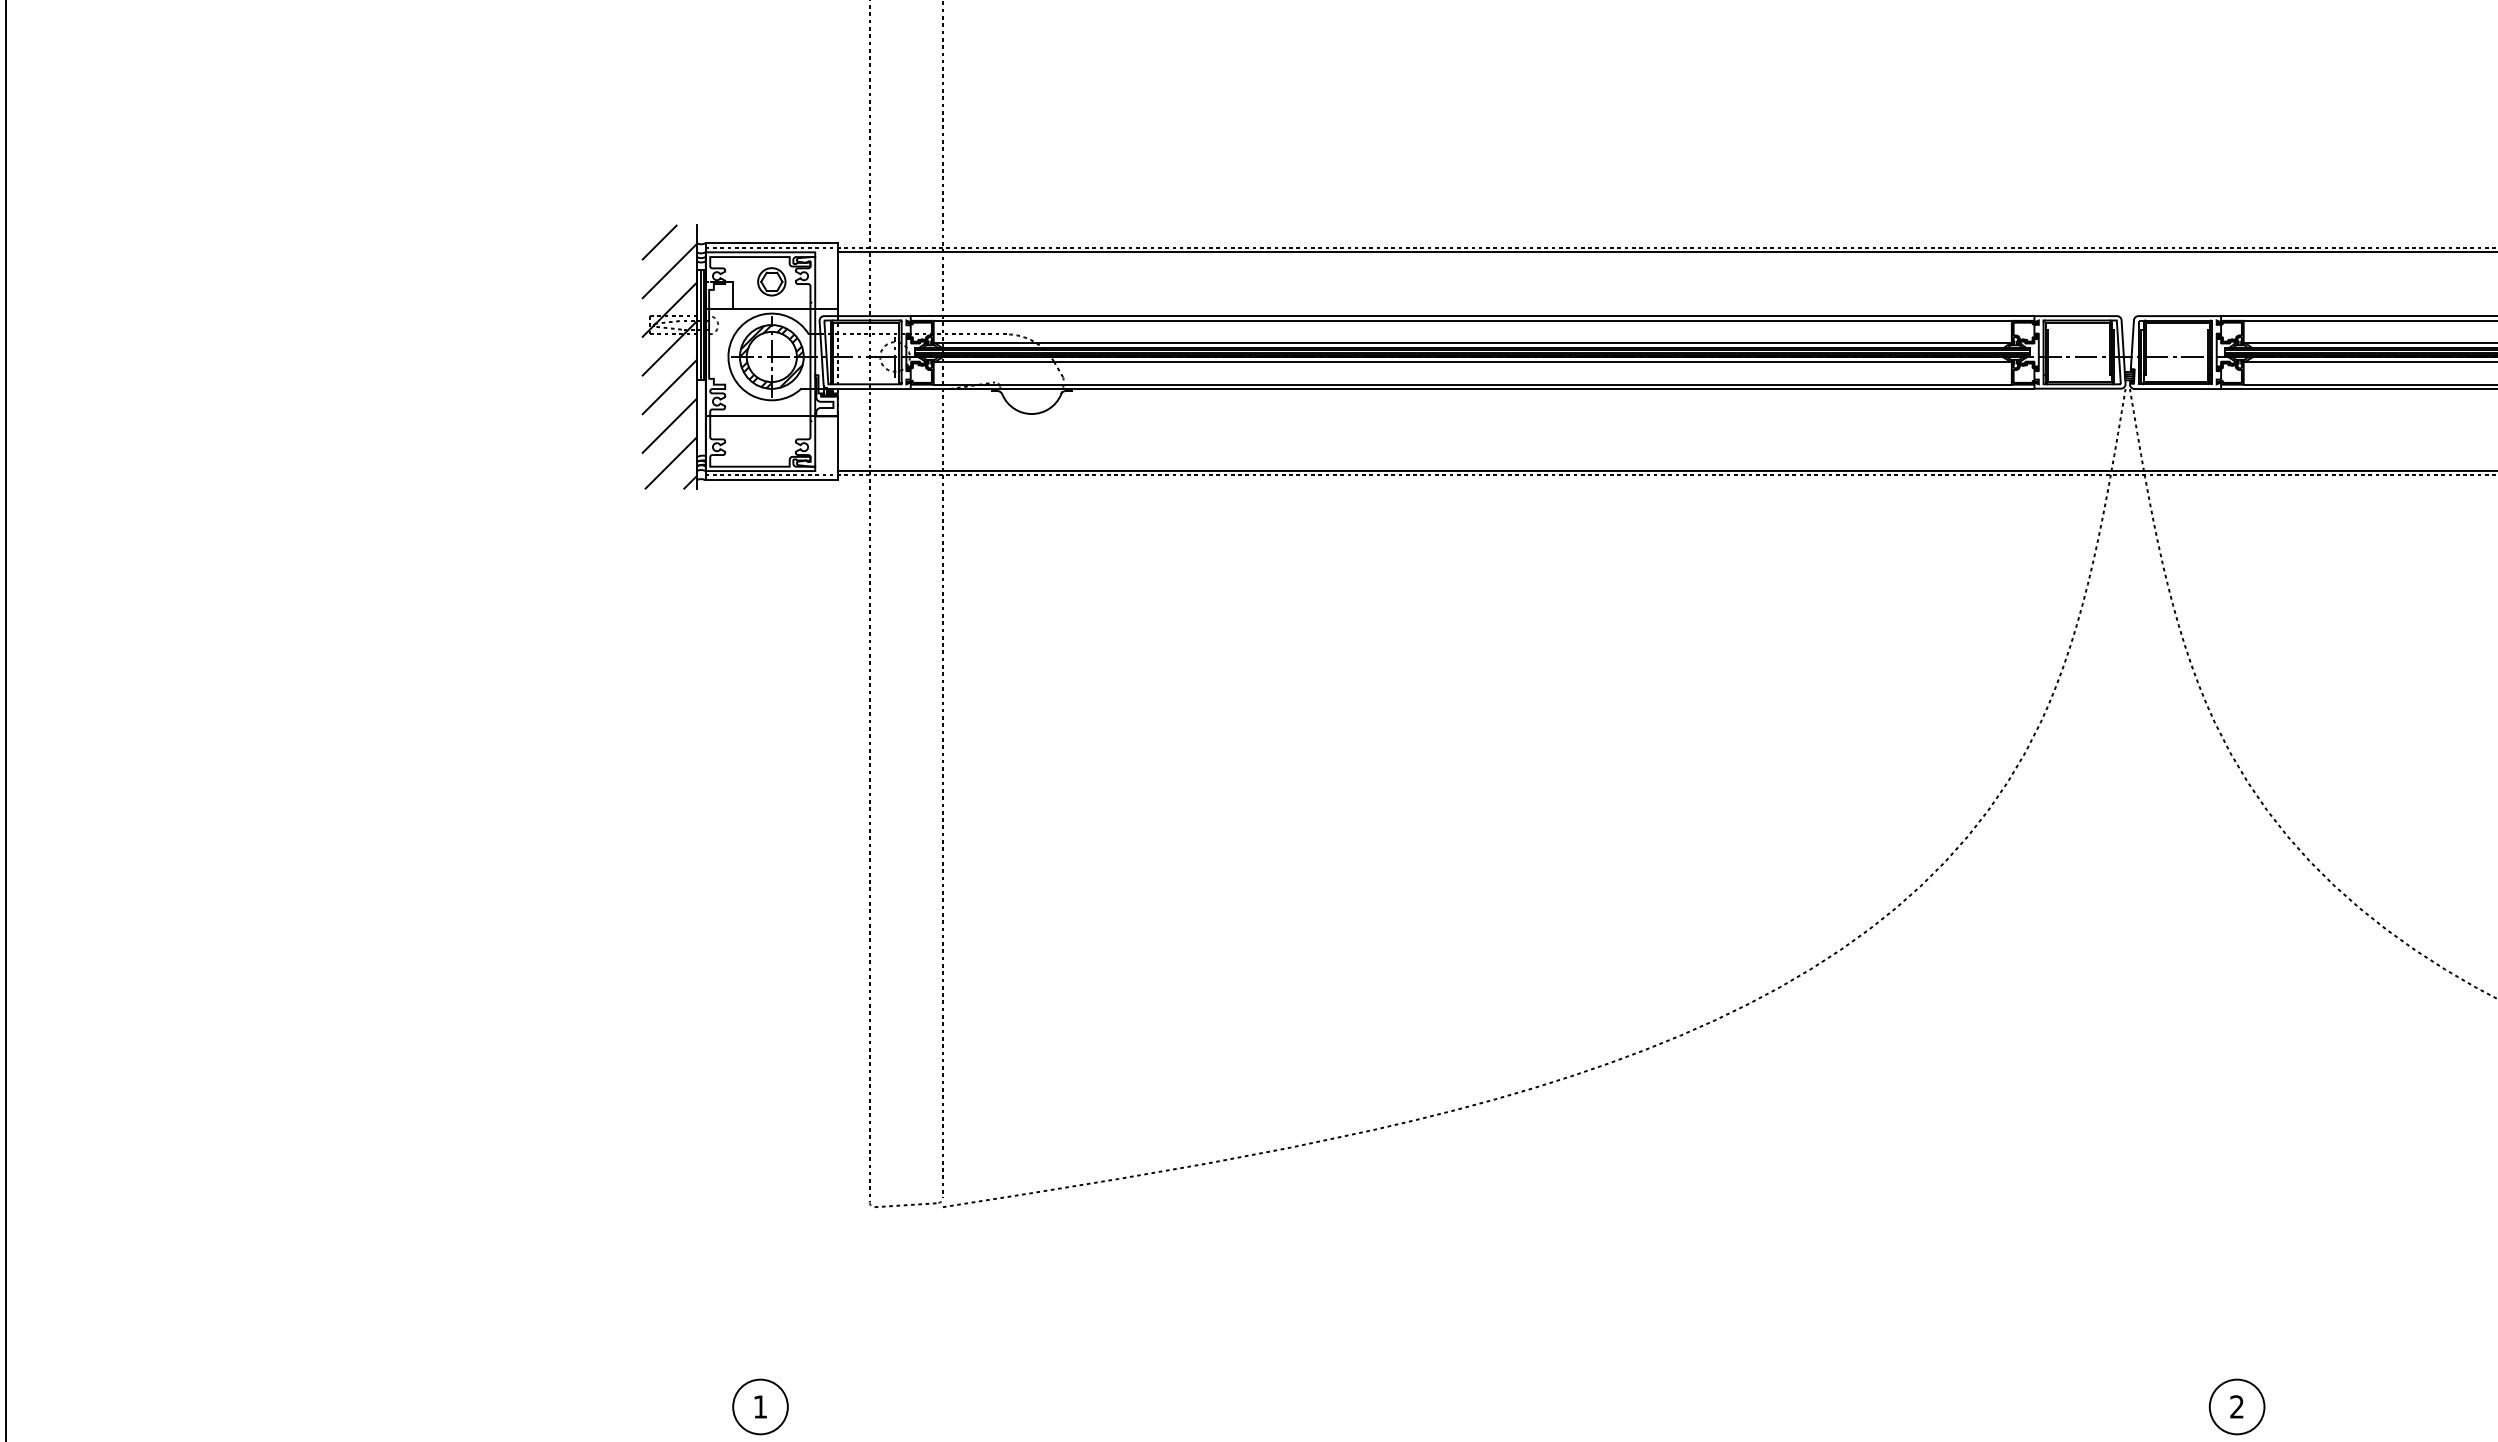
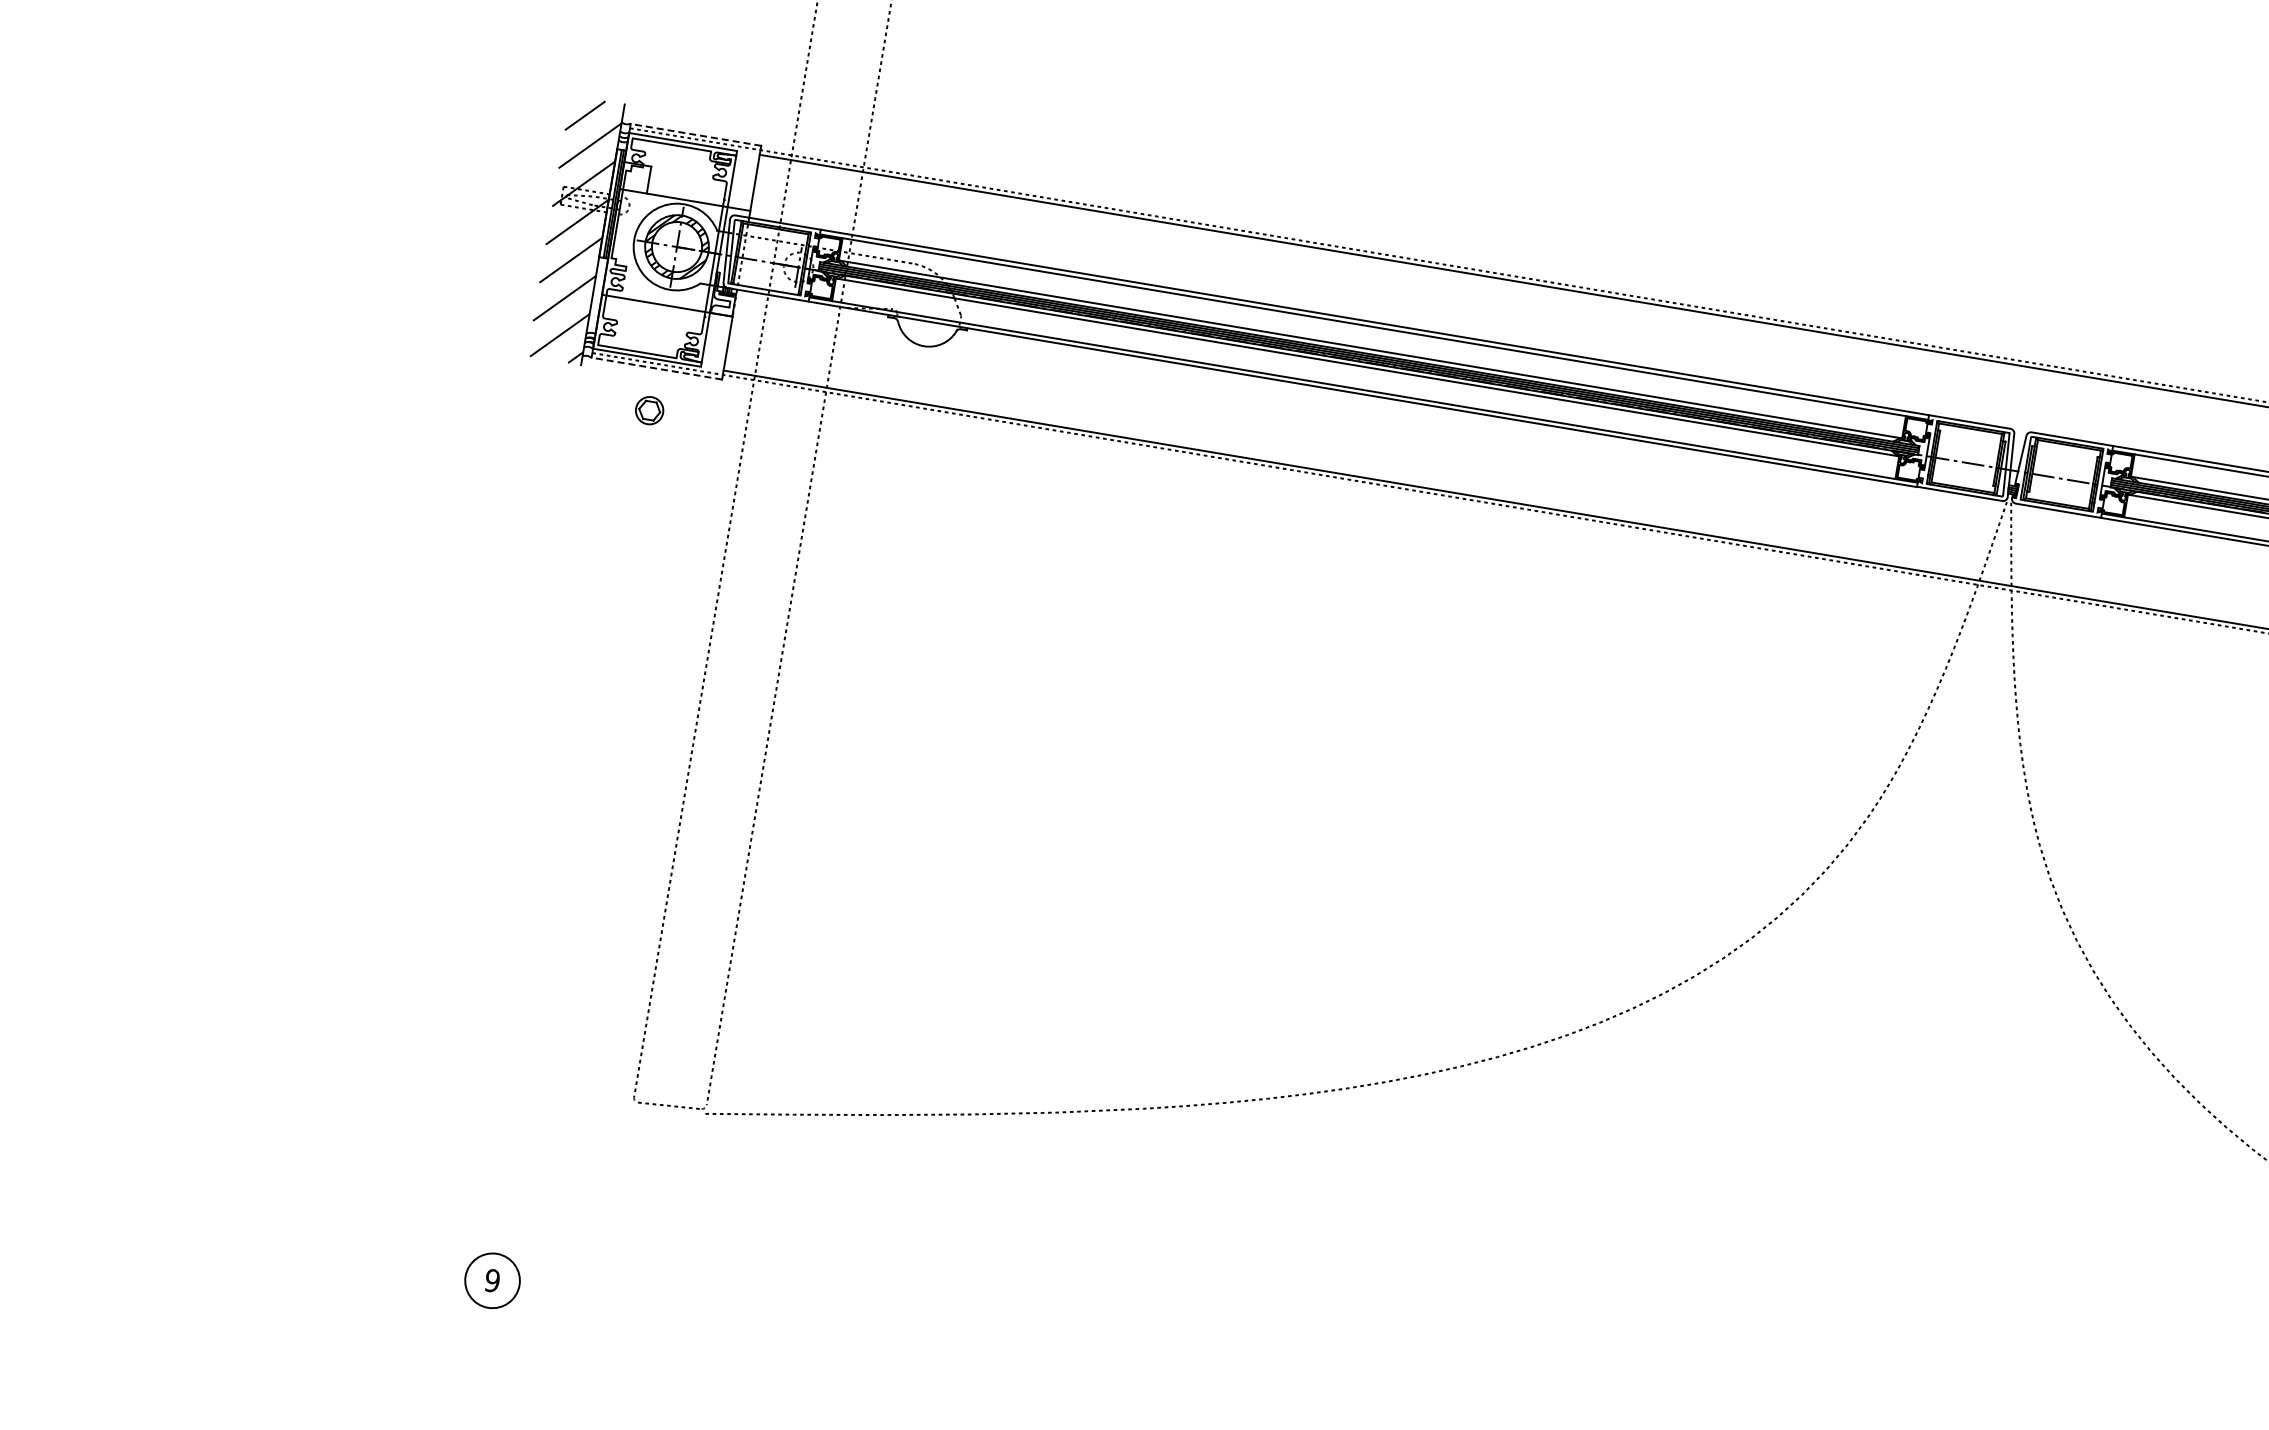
line: (771, 243) -> (695, 135), solid -> dashed
part: (771, 281) -> (649, 410), moved
line: (771, 480) -> (656, 368), solid -> dashed
text: (760, 1406) -> (492, 1280), 1 -> 9

